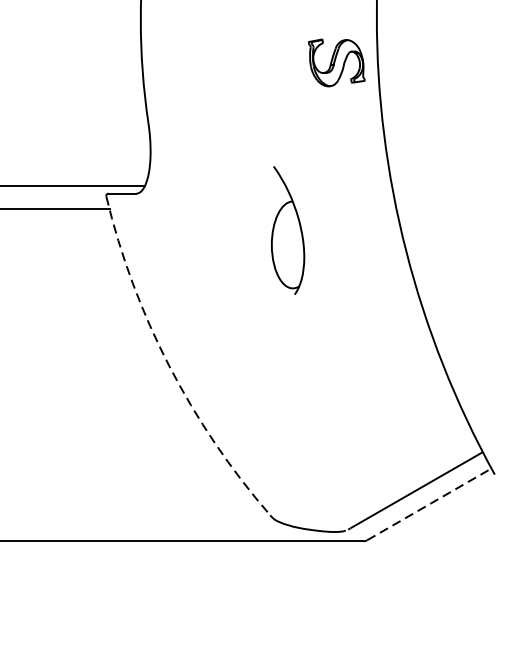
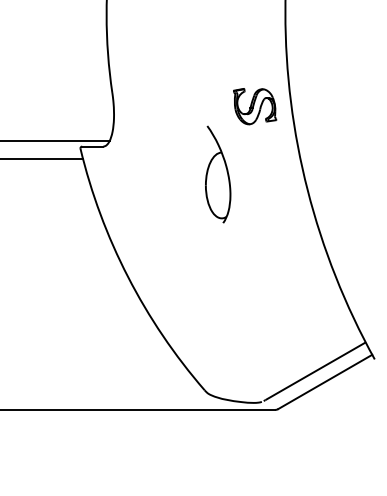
part: (337, 62) -> (255, 106), moved
arc: (169, 365) -> (128, 276), dashed -> solid
line: (429, 503) -> (325, 381), dashed -> solid

